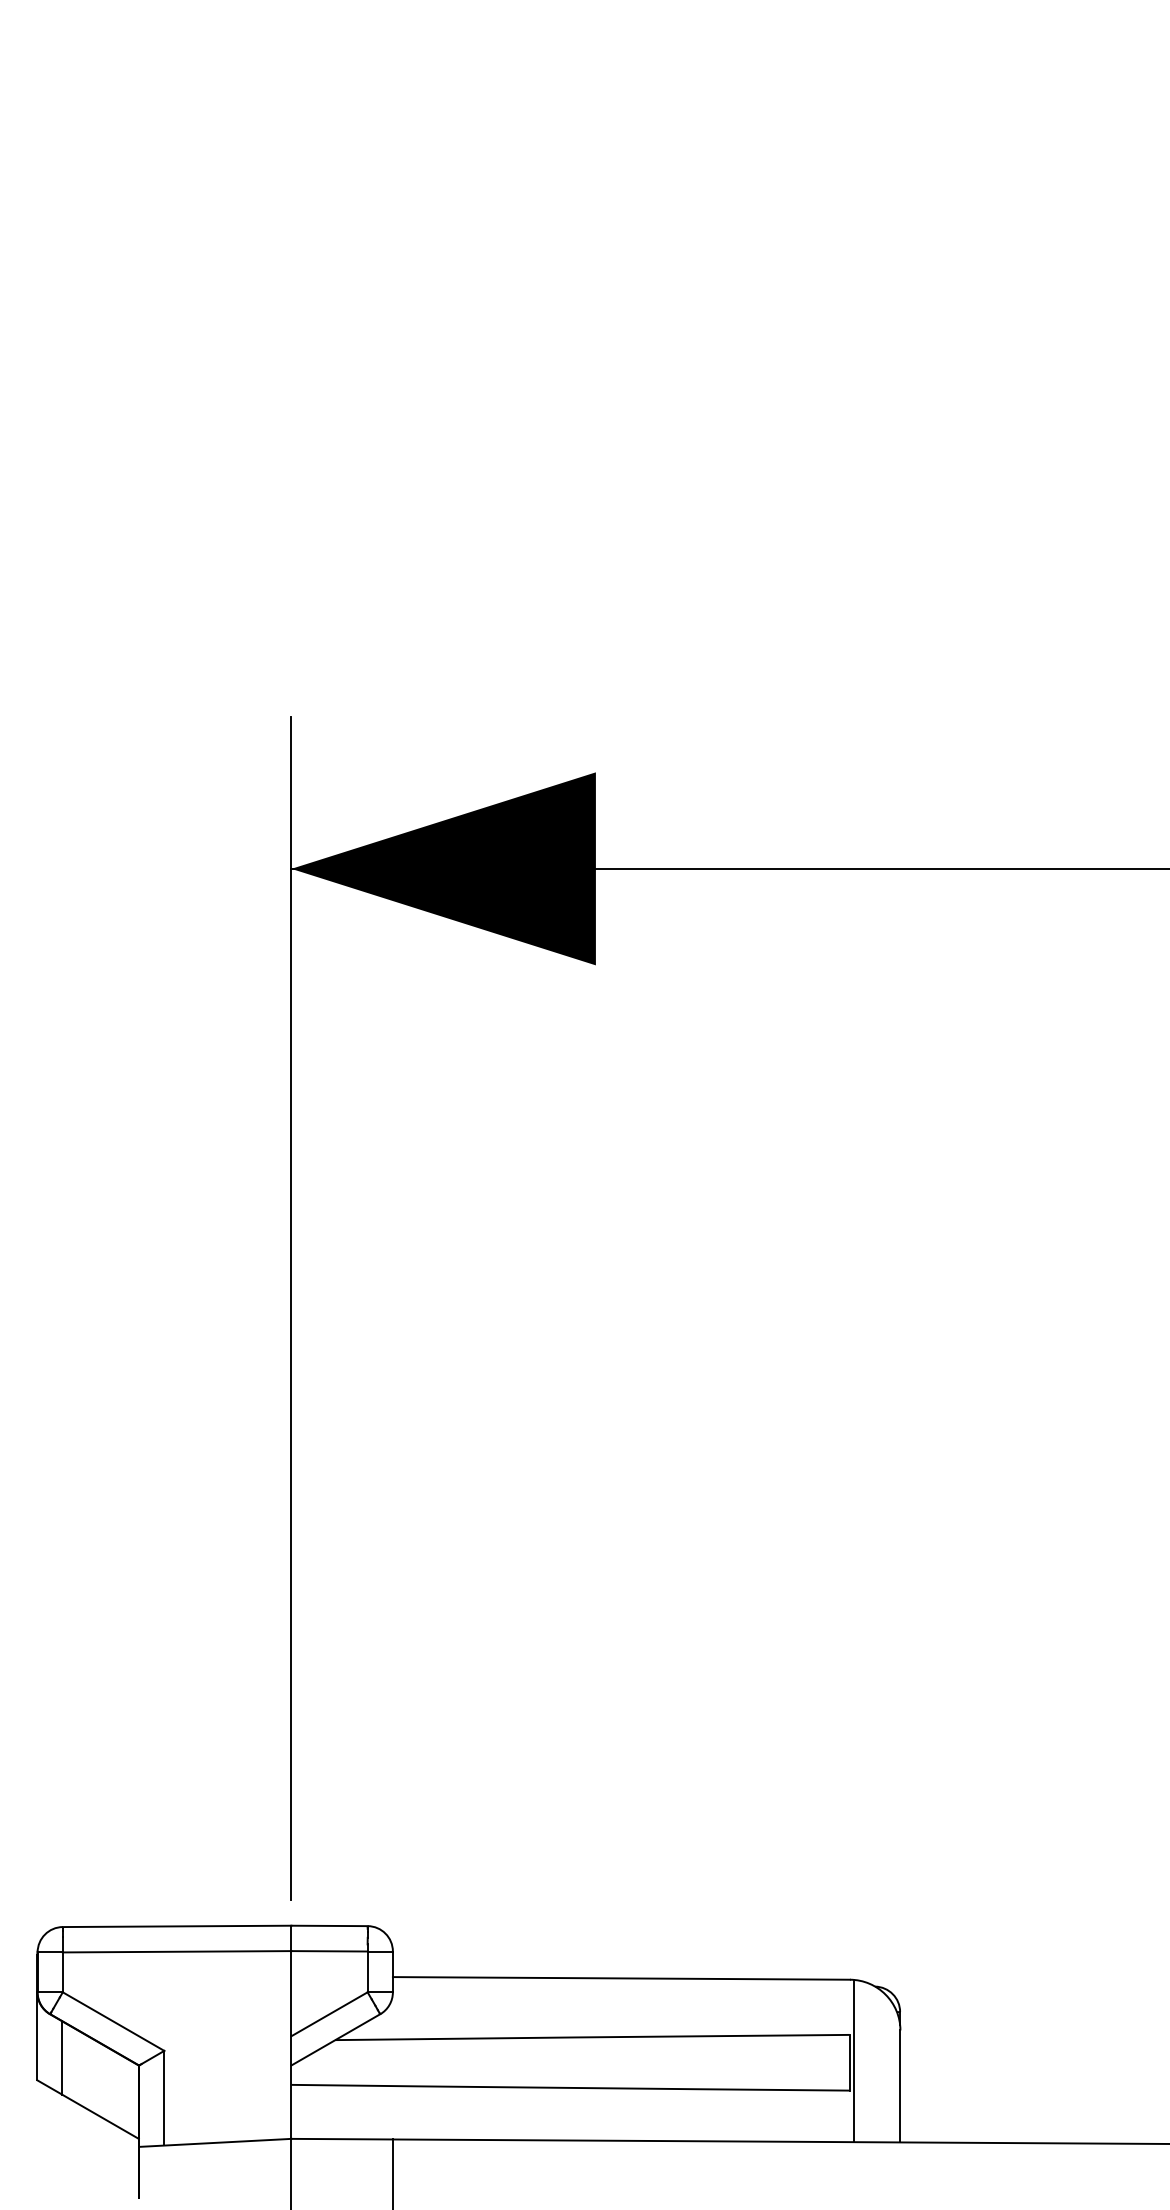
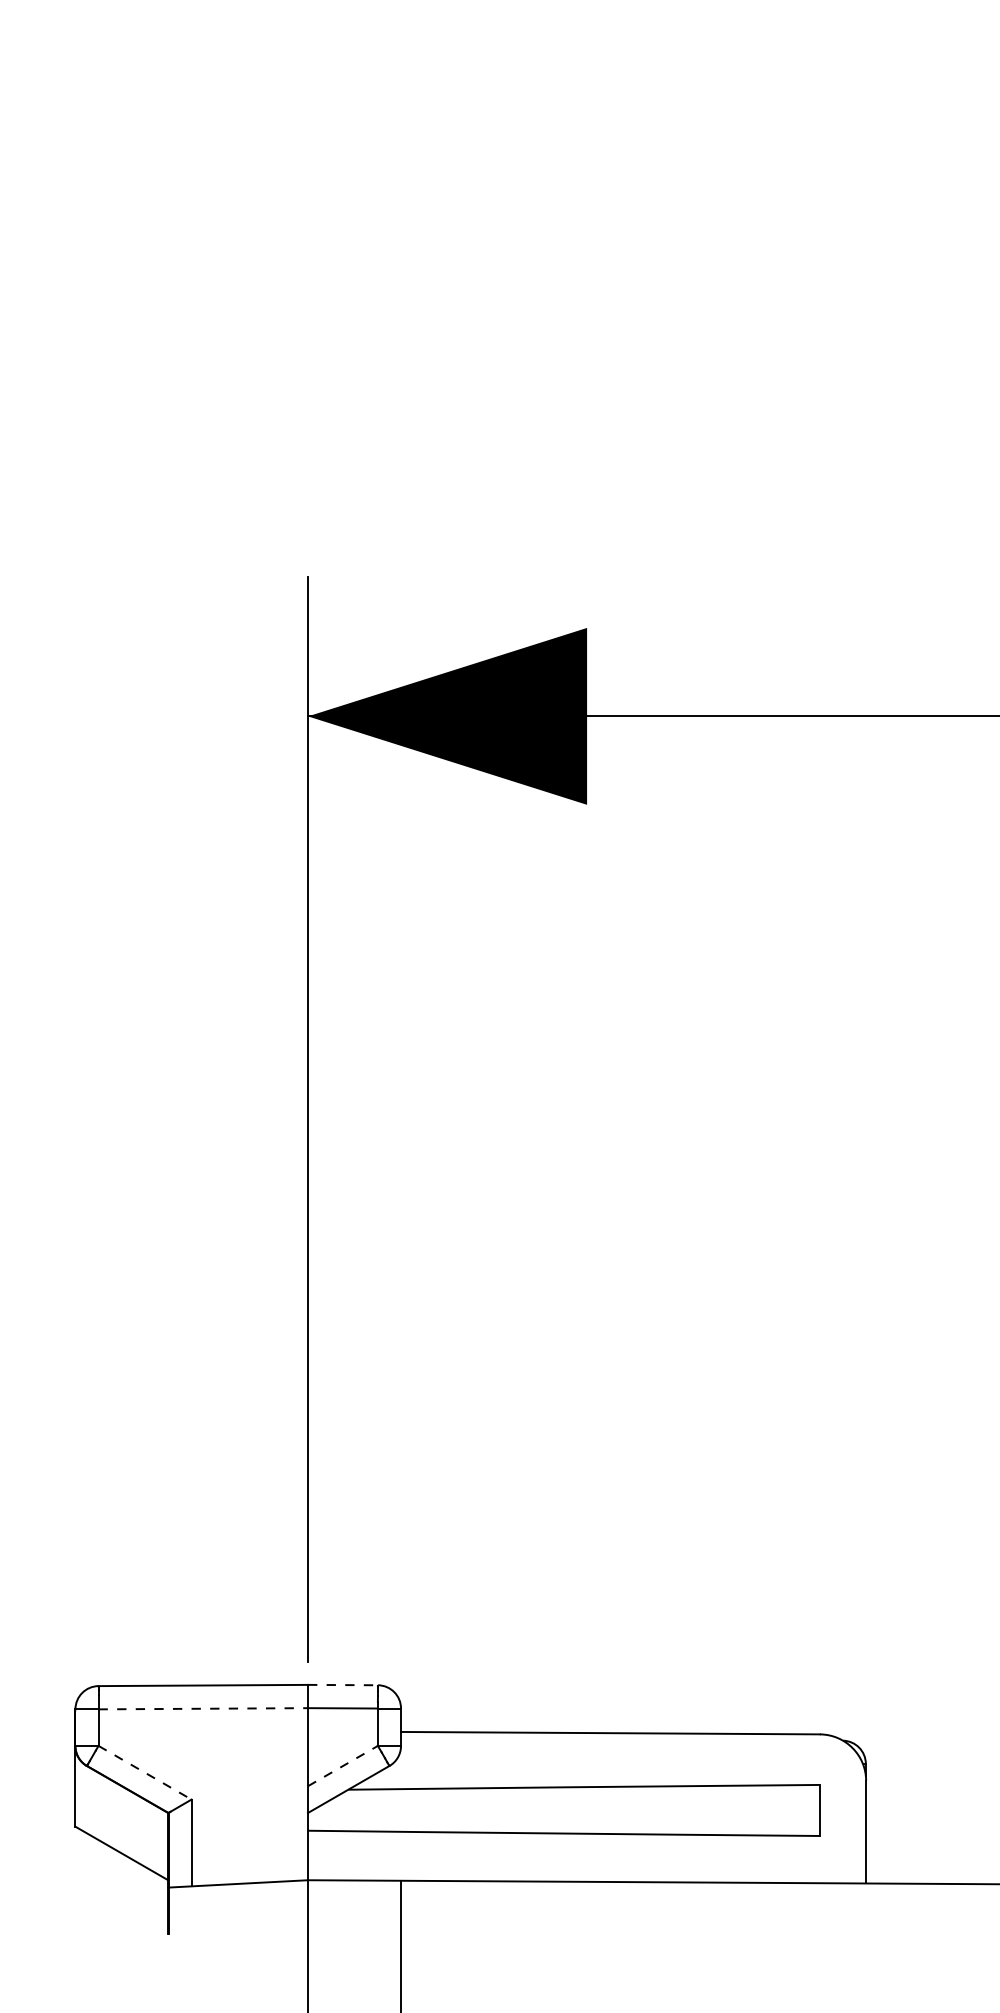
line: (330, 1925) -> (343, 1684), solid -> dashed
line: (177, 1951) -> (203, 1708), solid -> dashed
line: (329, 2014) -> (342, 1766), solid -> dashed
line: (113, 2021) -> (144, 1772), solid -> dashed
line: (62, 2057) -> (98, 1805), removed
line: (854, 2060) -> (824, 1808), removed

